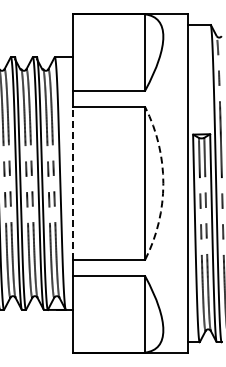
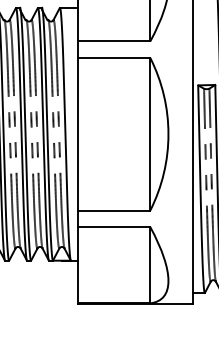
line: (72, 183) -> (77, 134), dashed -> solid
arc: (163, 183) -> (168, 134), dashed -> solid

